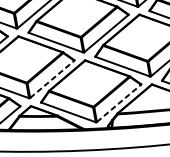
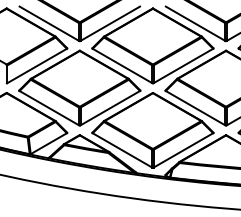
line: (52, 78) -> (110, 107), dashed -> solid
line: (119, 103) -> (183, 150), dashed -> solid

